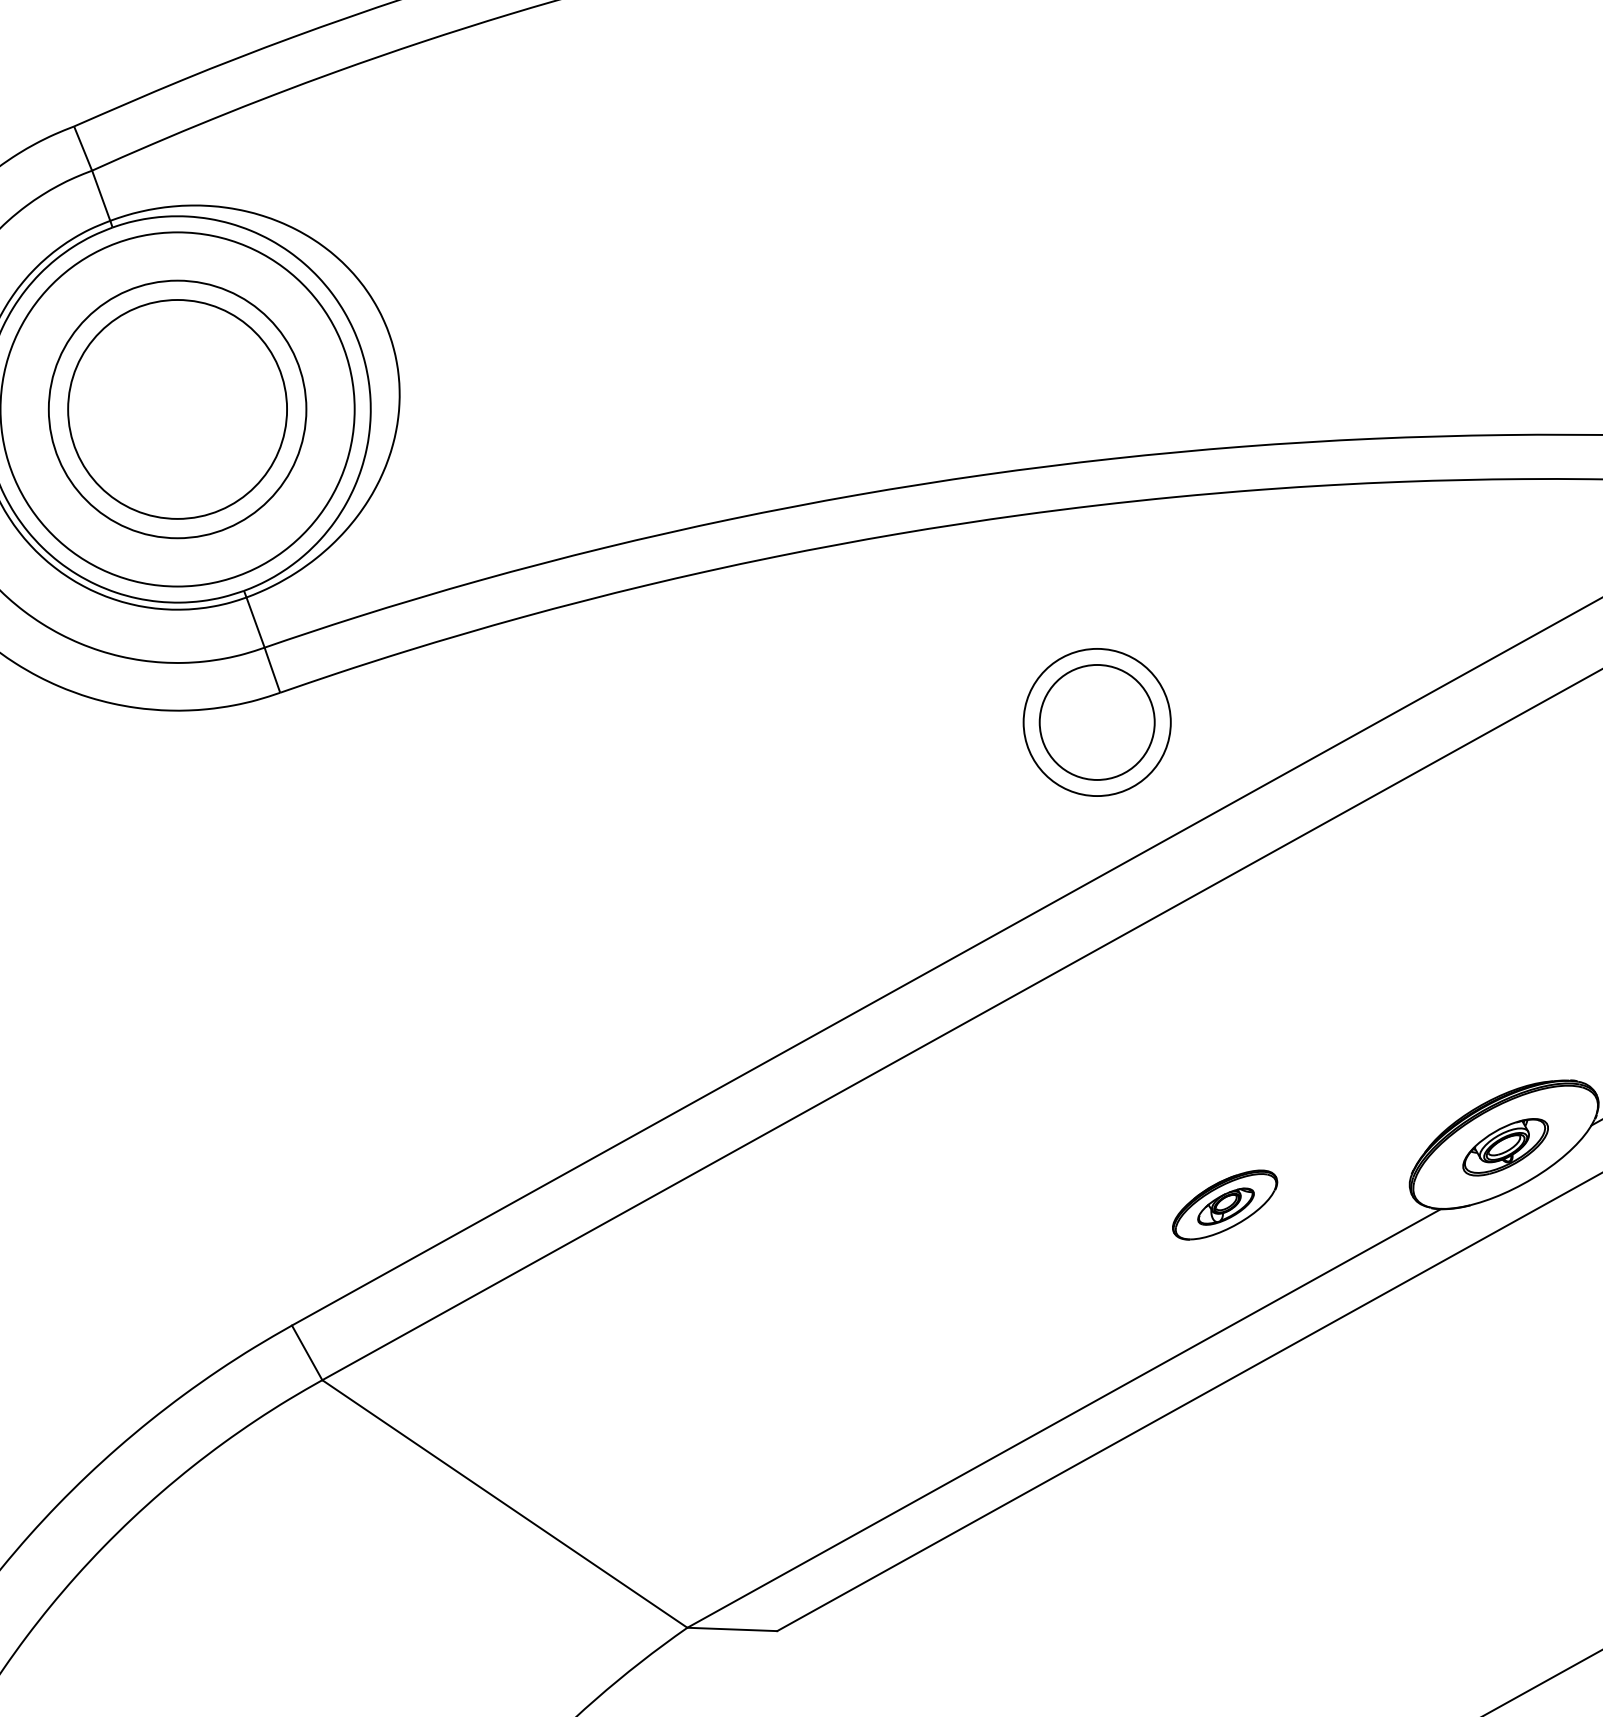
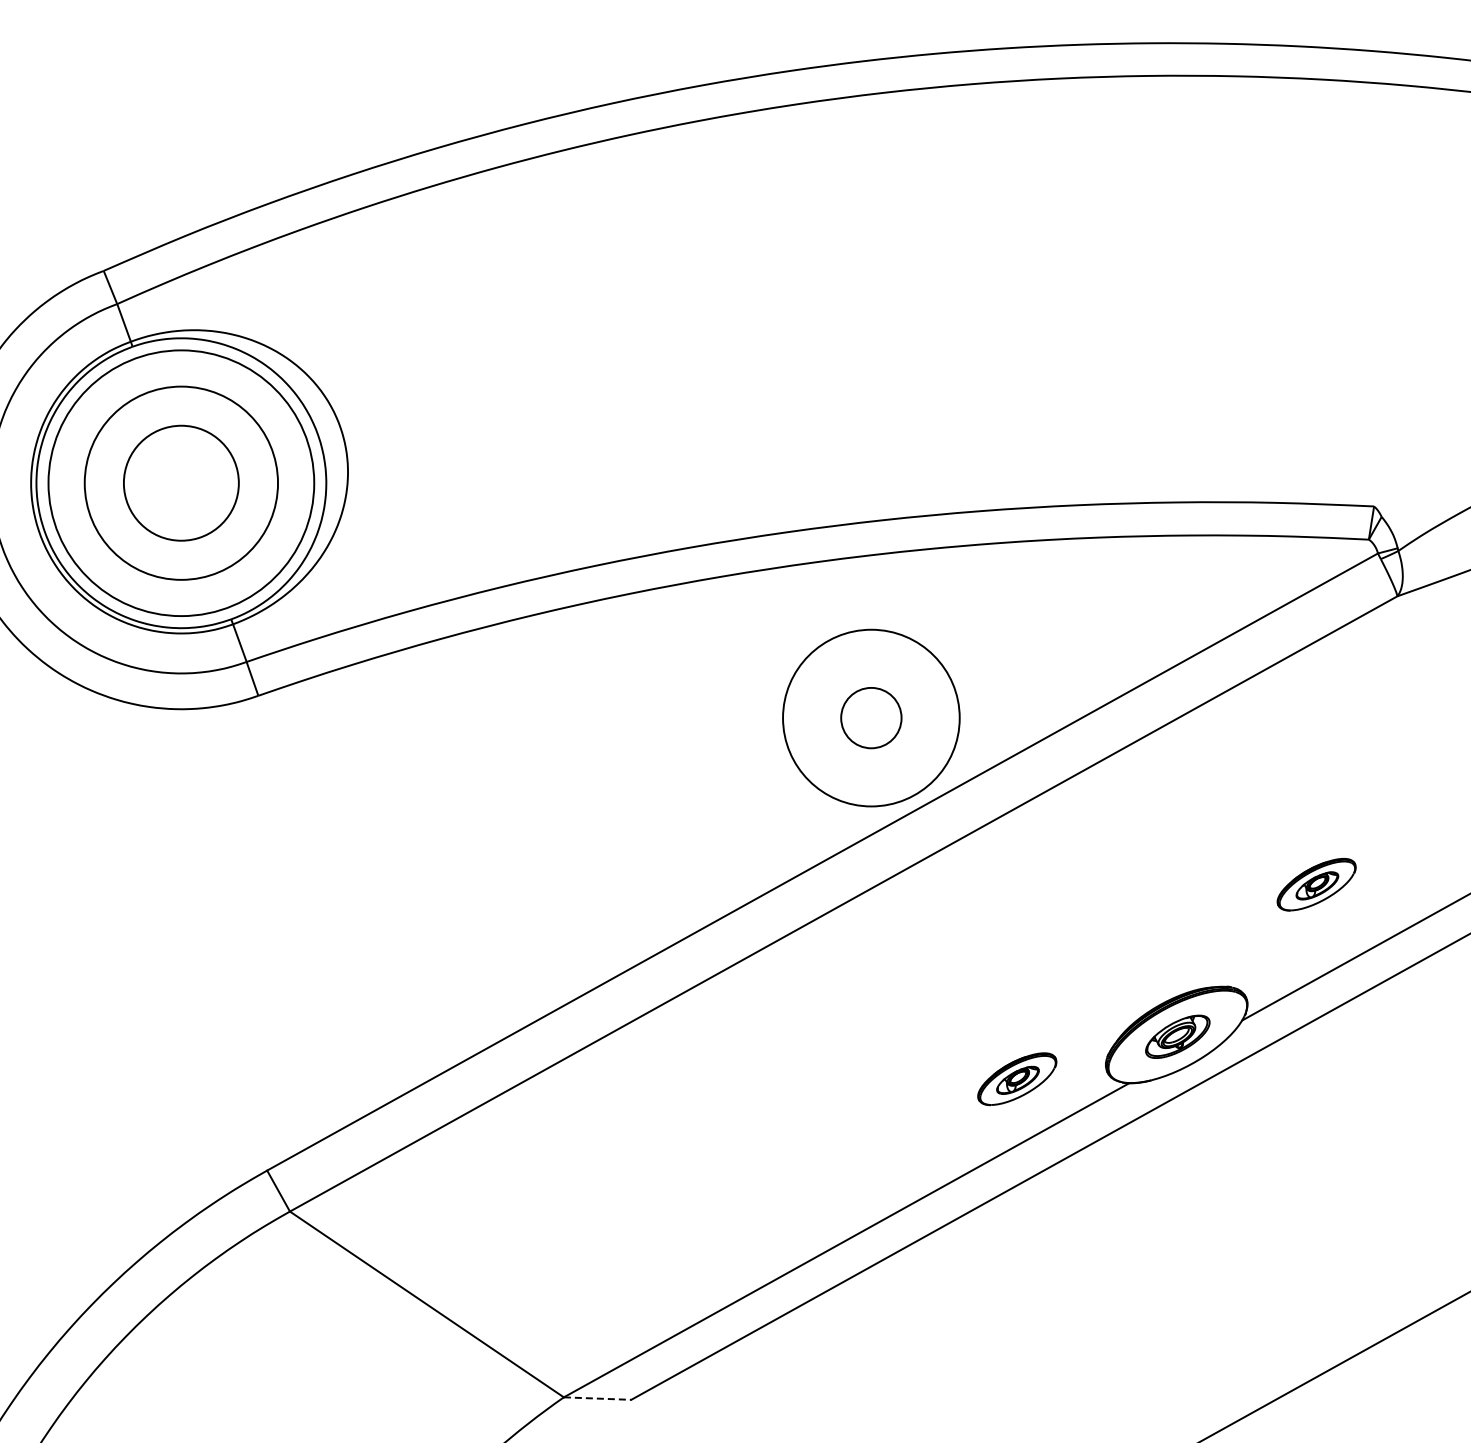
circle: (177, 409) -> (181, 483), size x0.7
circle: (1097, 721) -> (871, 717), size x0.7
circle: (1097, 721) -> (871, 717), size x1.6
part: (1225, 1205) -> (1017, 1079), moved
line: (732, 1629) -> (597, 1398), solid -> dashed

